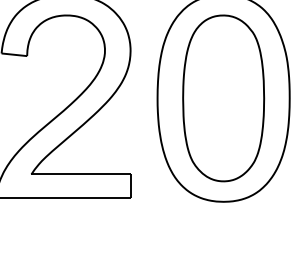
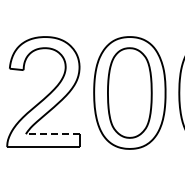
line: (80, 175) -> (52, 134), solid -> dashed

